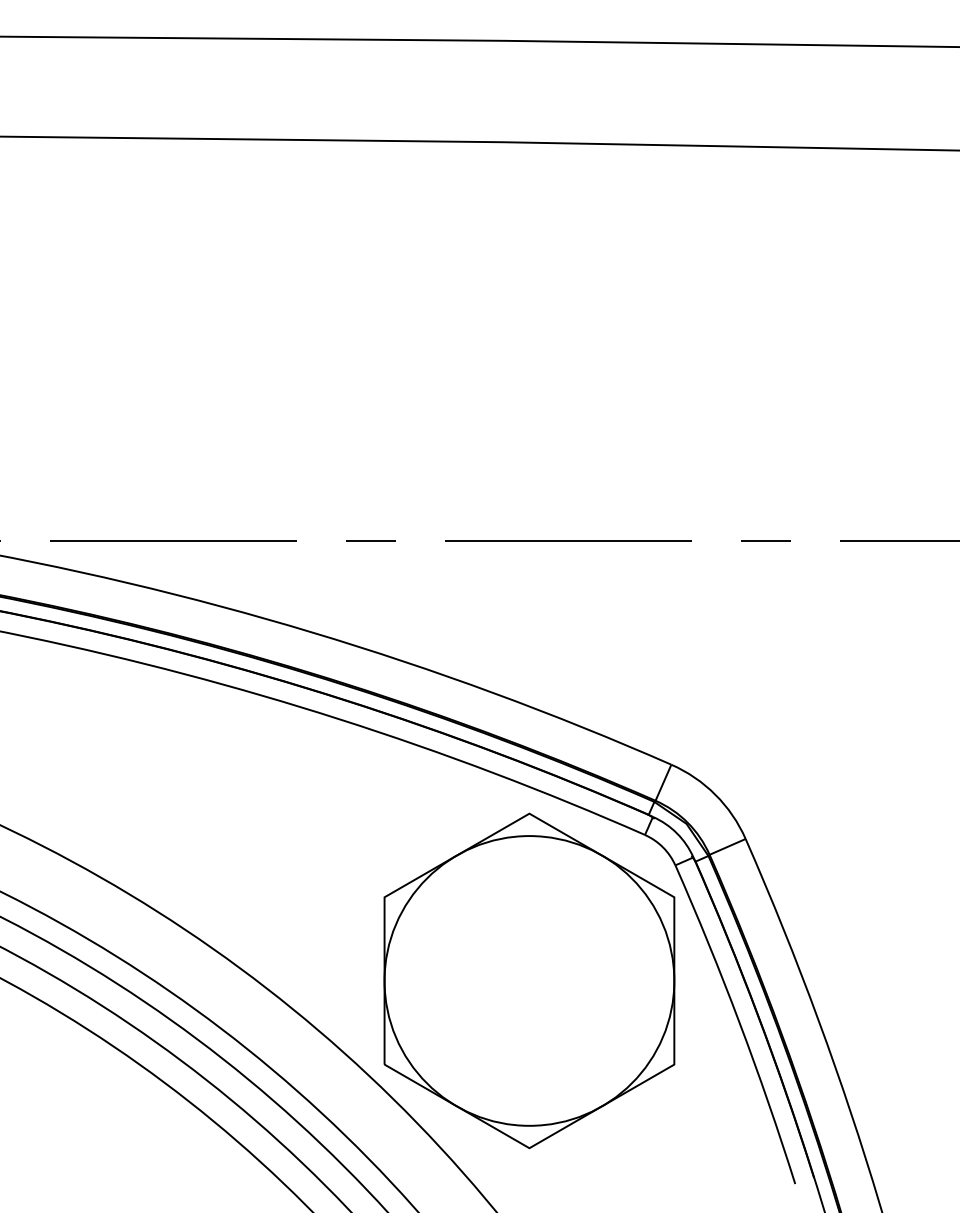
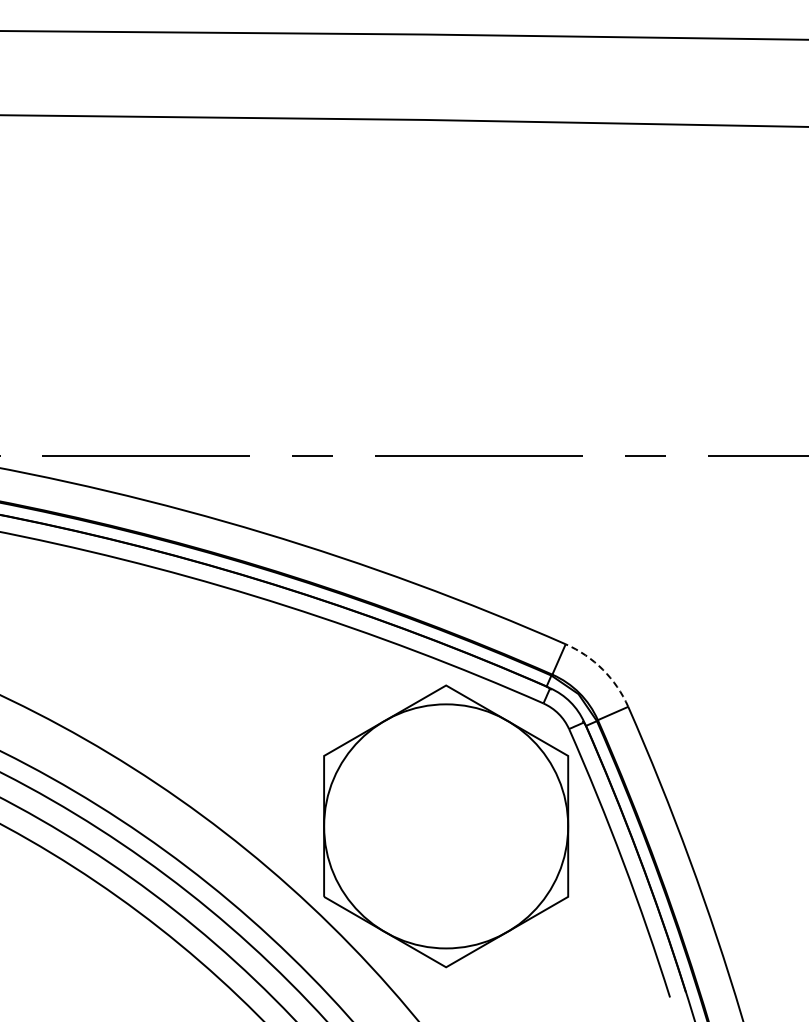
arc: (715, 794) -> (602, 669), solid -> dashed

